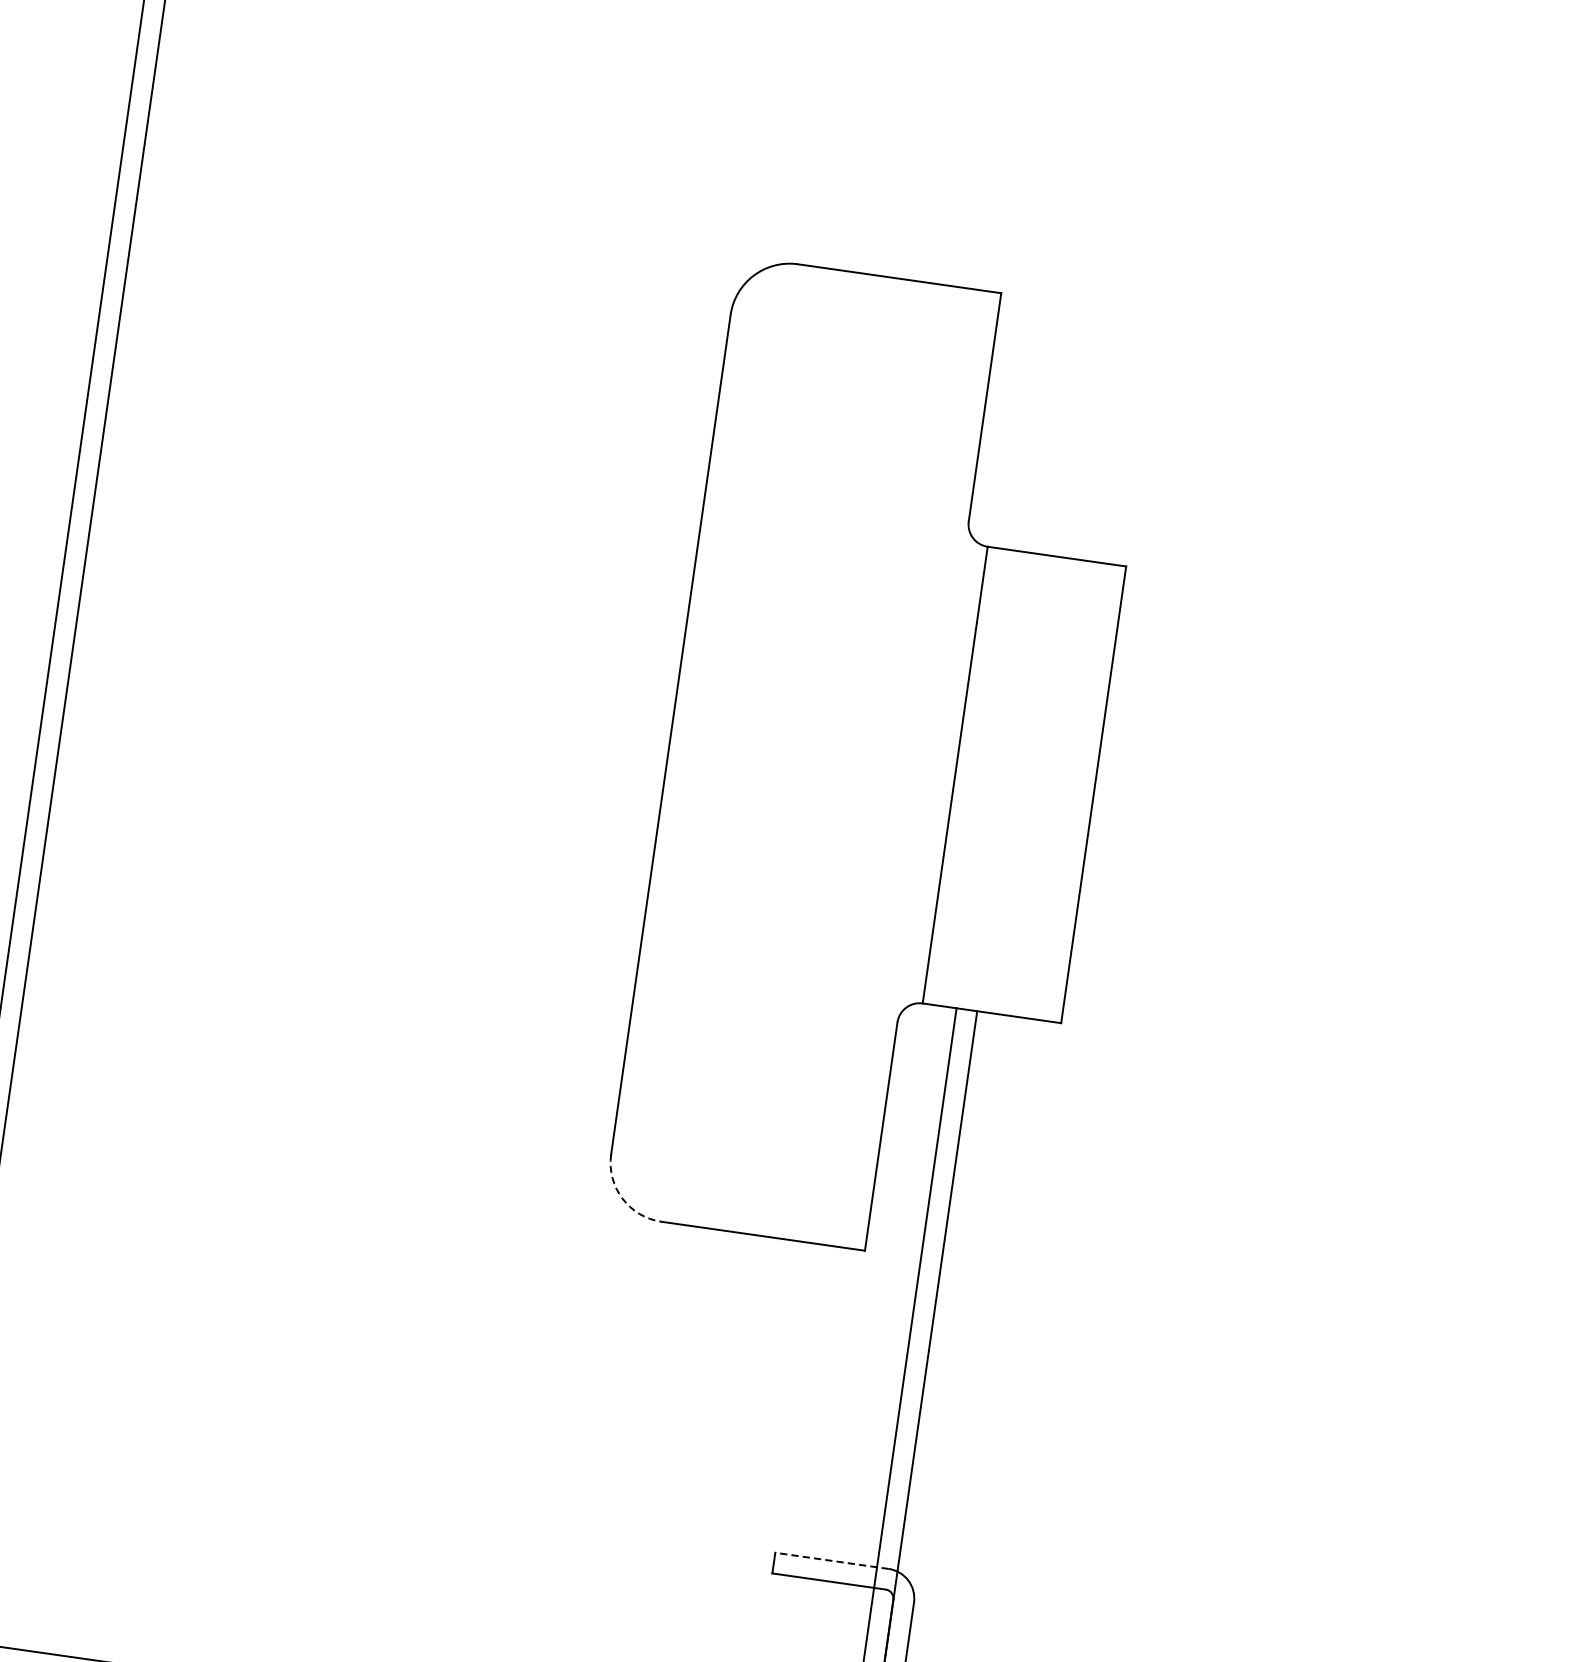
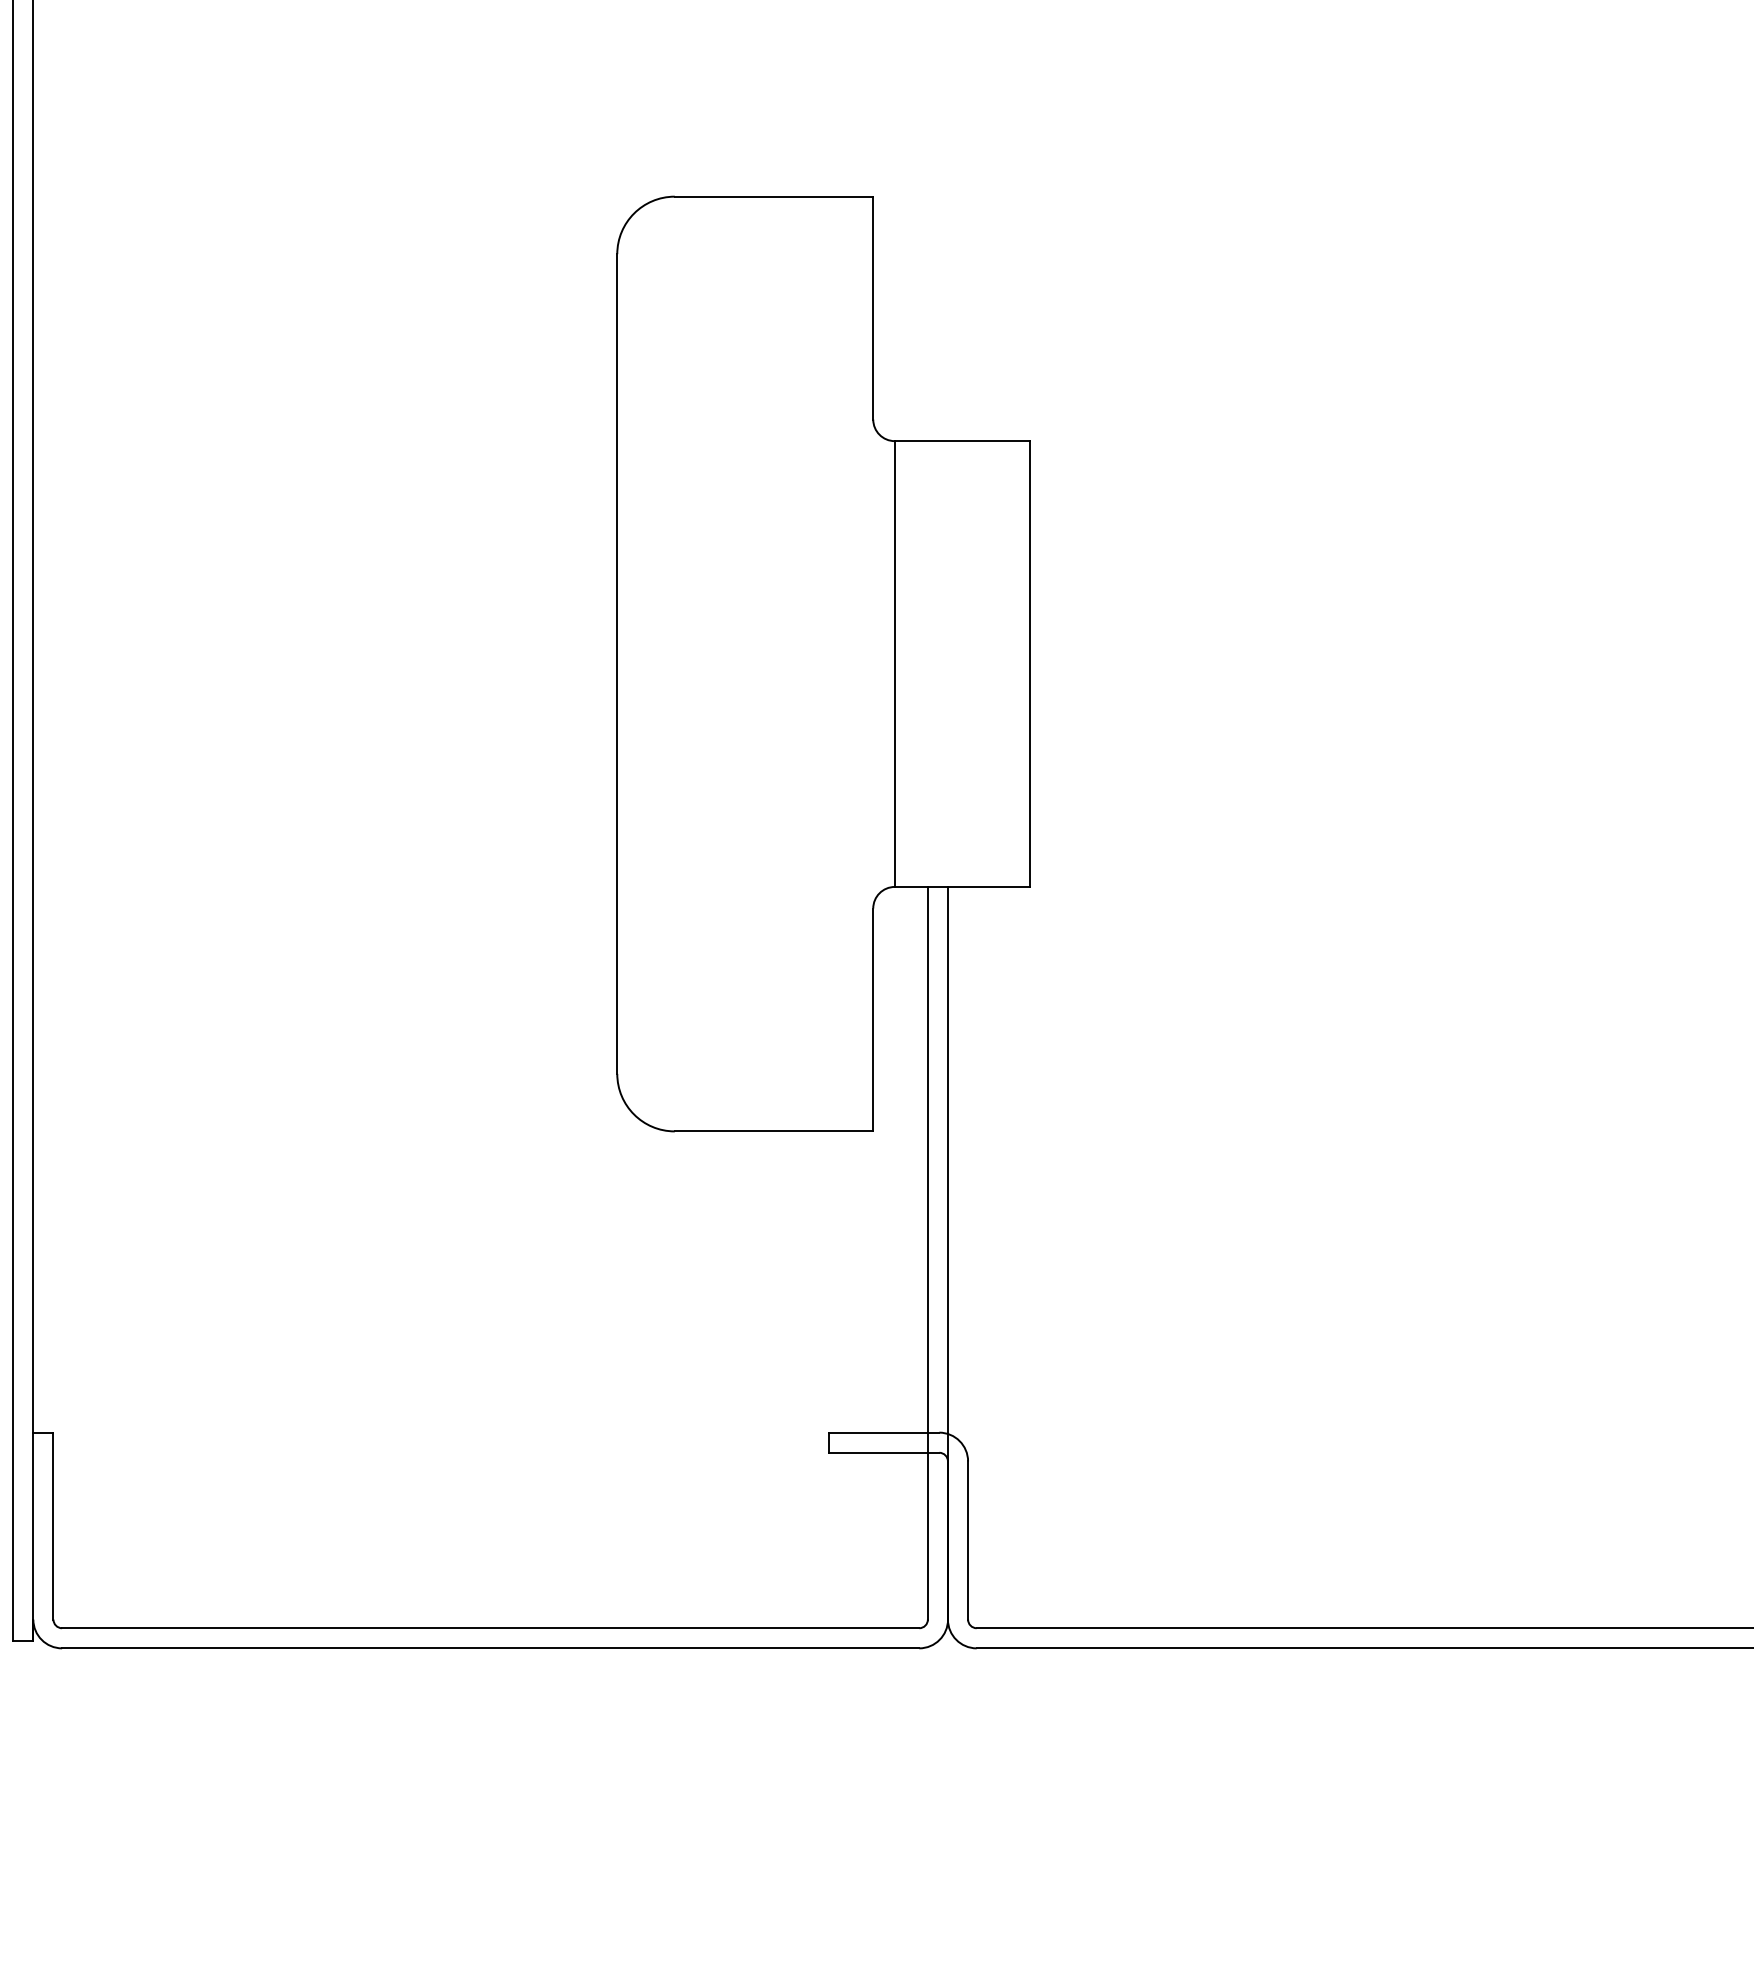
arc: (622, 1198) -> (634, 1114), dashed -> solid
line: (831, 1560) -> (883, 1432), dashed -> solid

